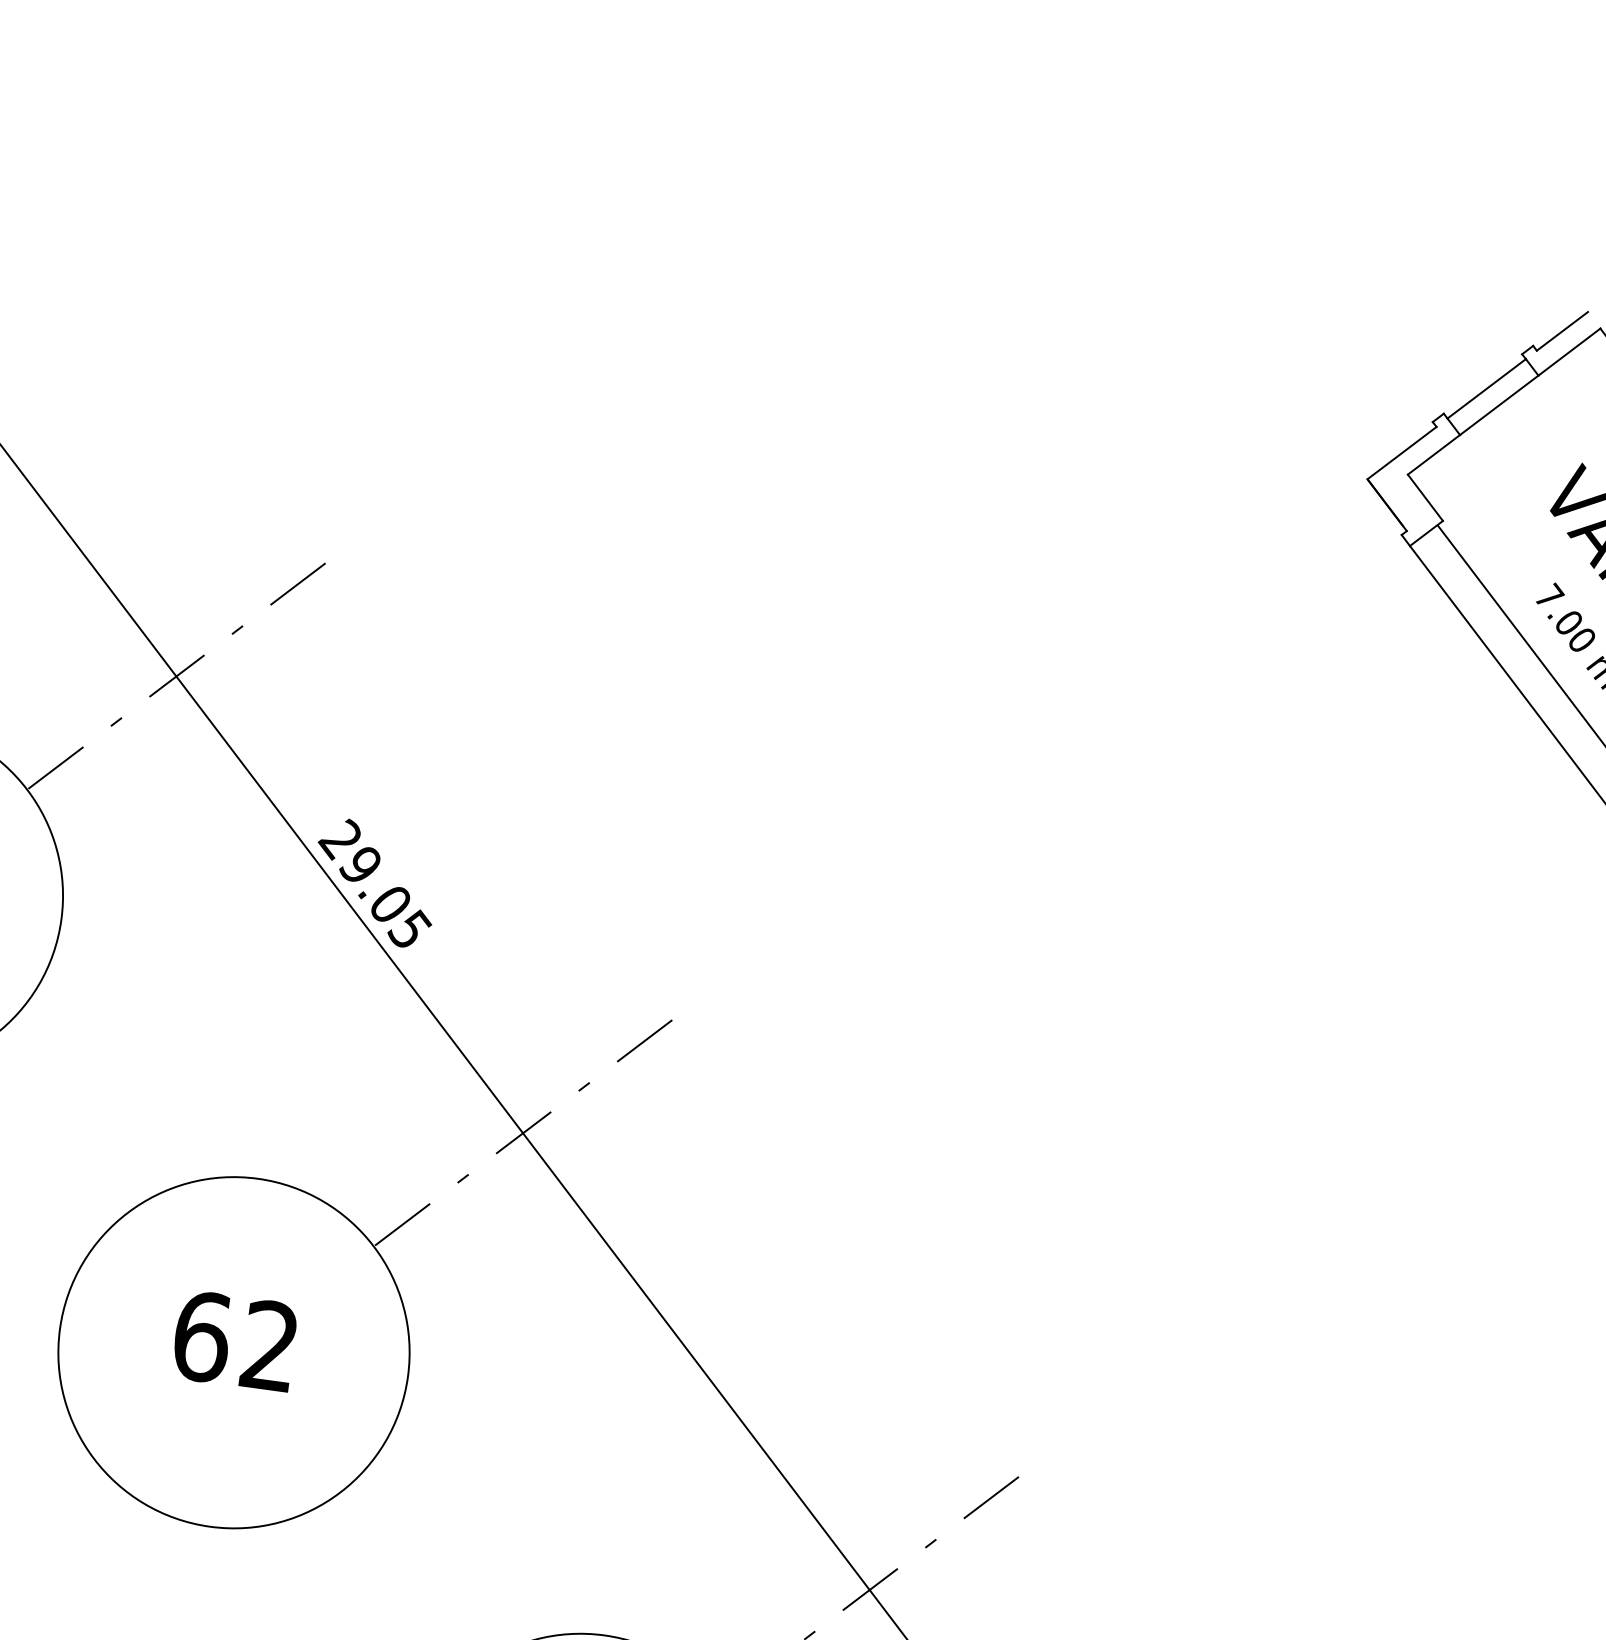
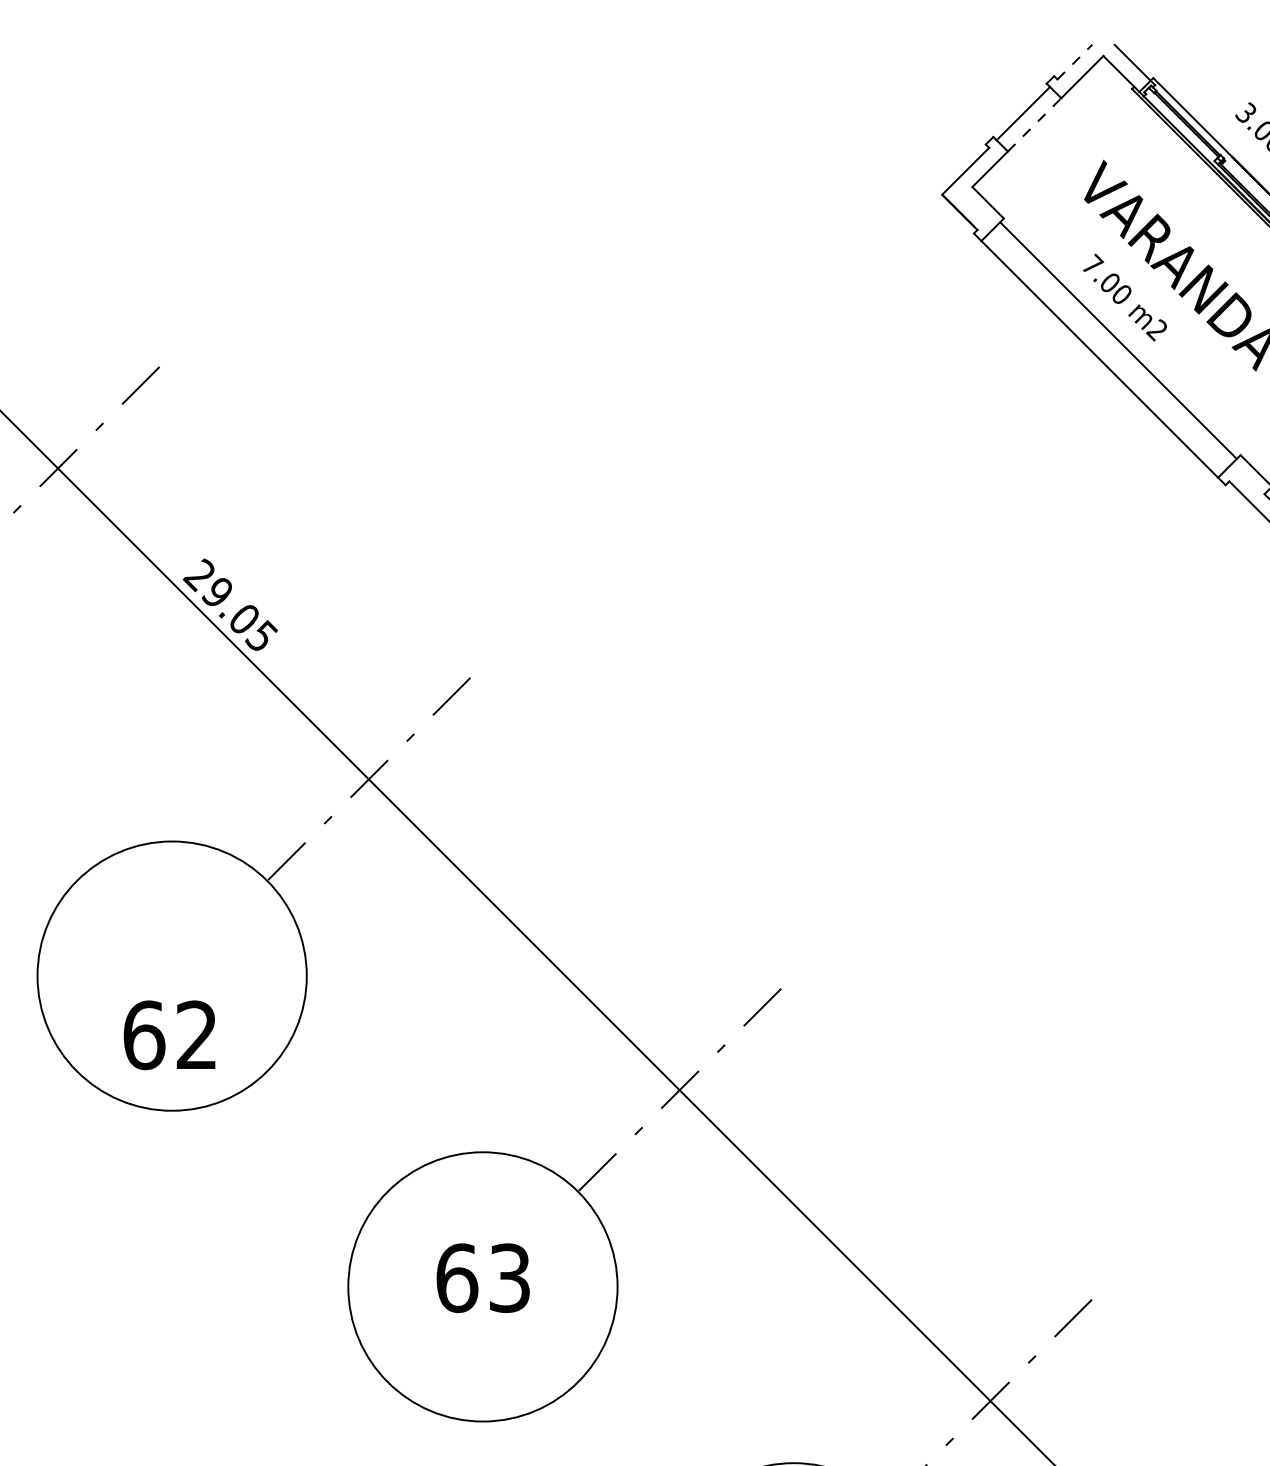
line: (1561, 331) -> (1074, 62), solid -> dashed
line: (1499, 404) -> (1034, 124), solid -> dashed
text: (234, 1341) -> (169, 1035), moved

